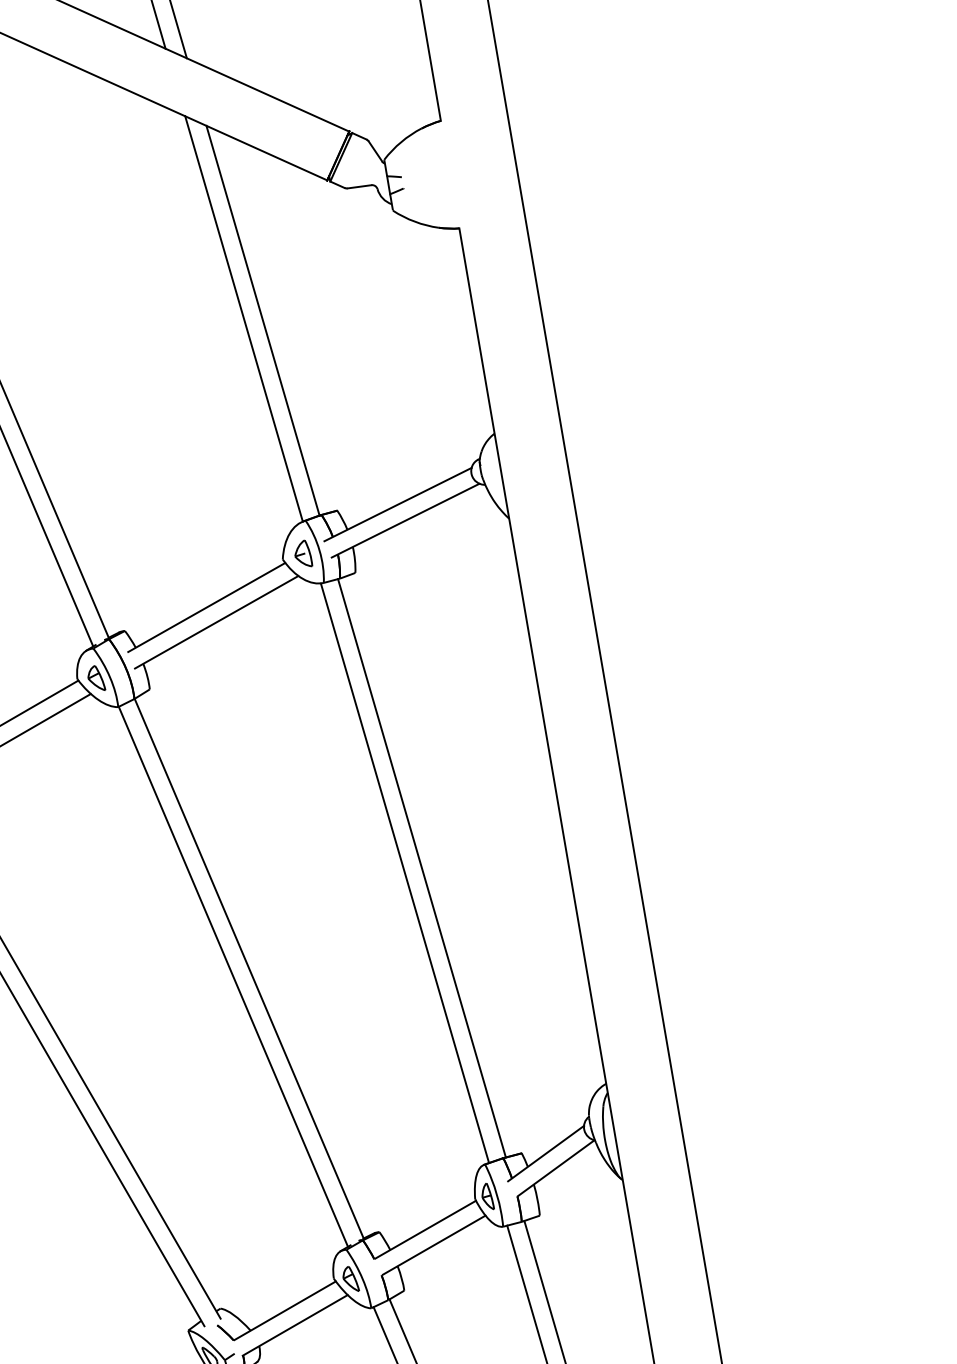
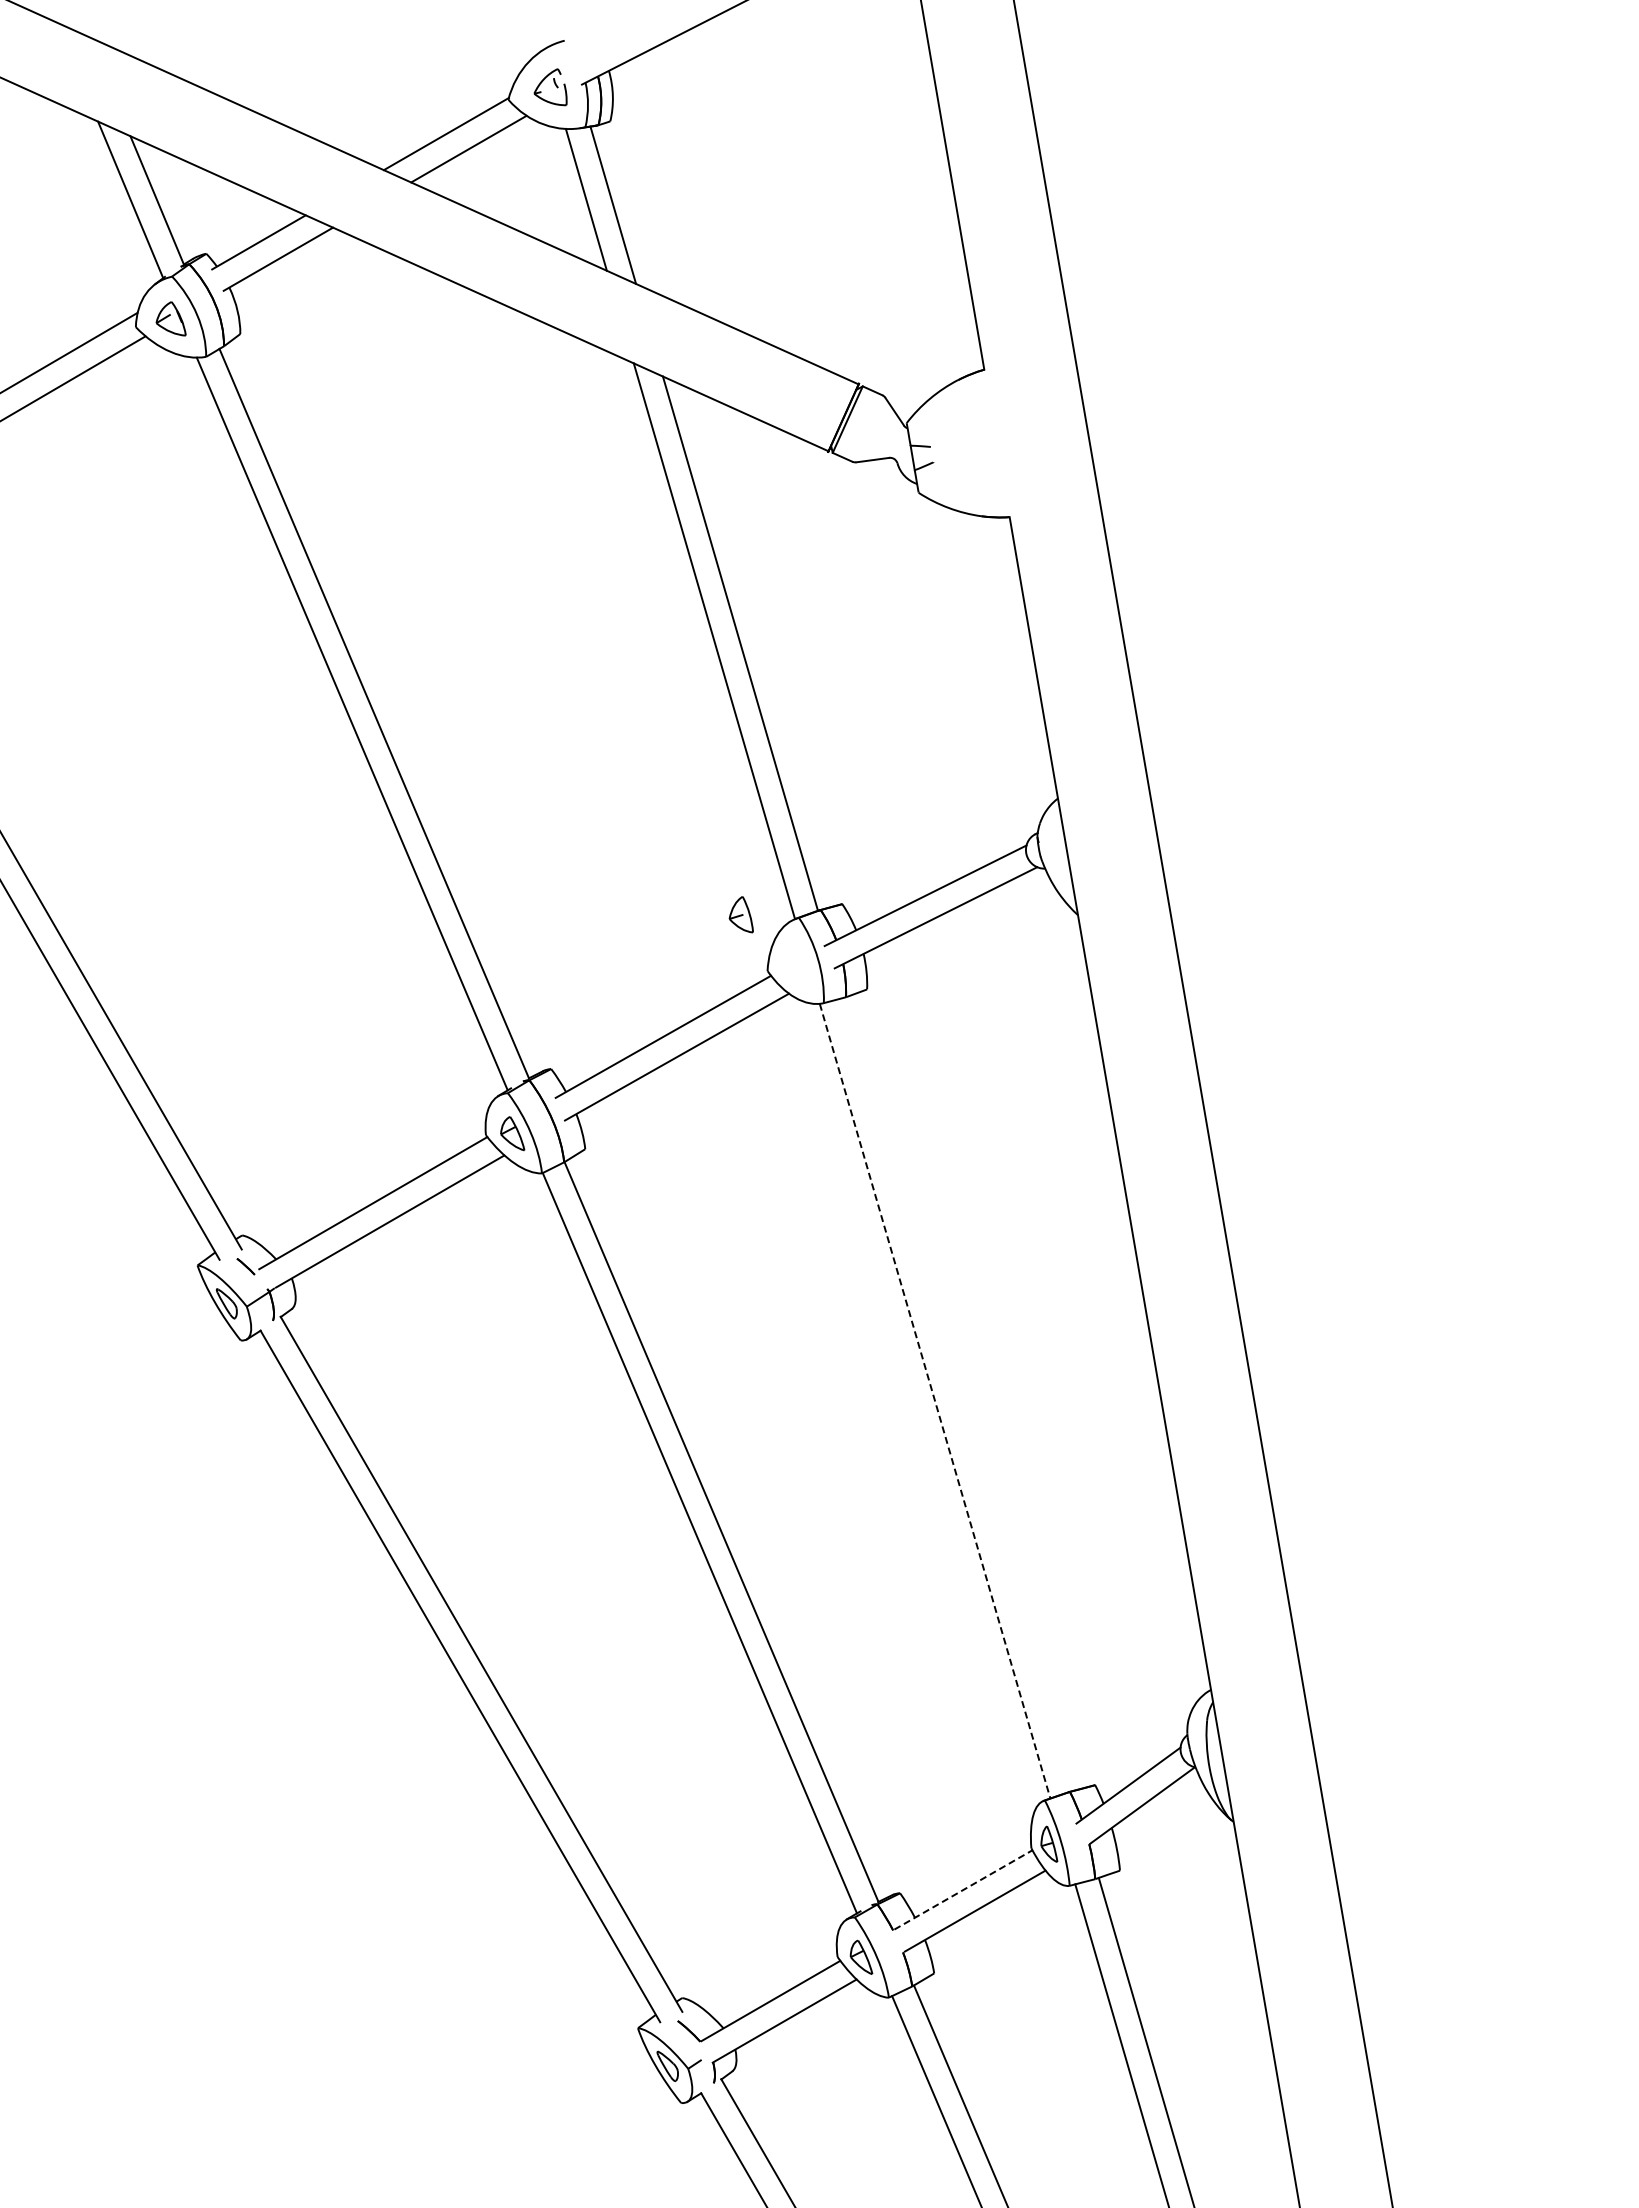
part: (303, 553) -> (740, 914), moved
line: (422, 867) -> (958, 1393), removed
line: (405, 873) -> (935, 1401), solid -> dashed
line: (425, 1229) -> (963, 1889), solid -> dashed

